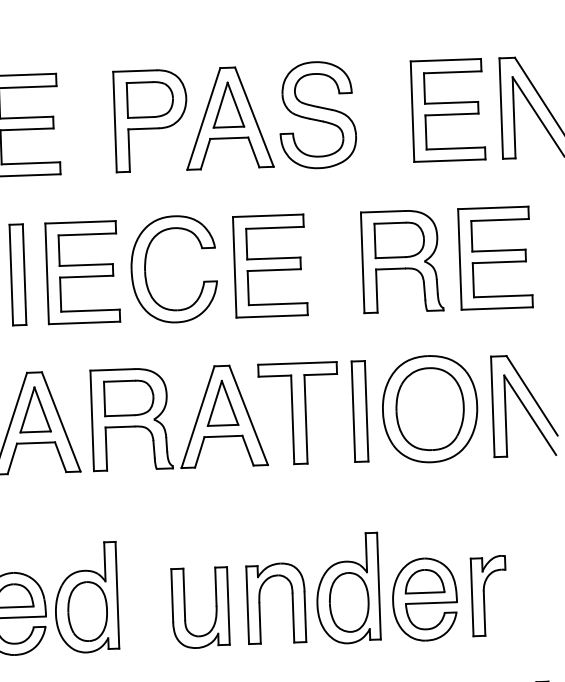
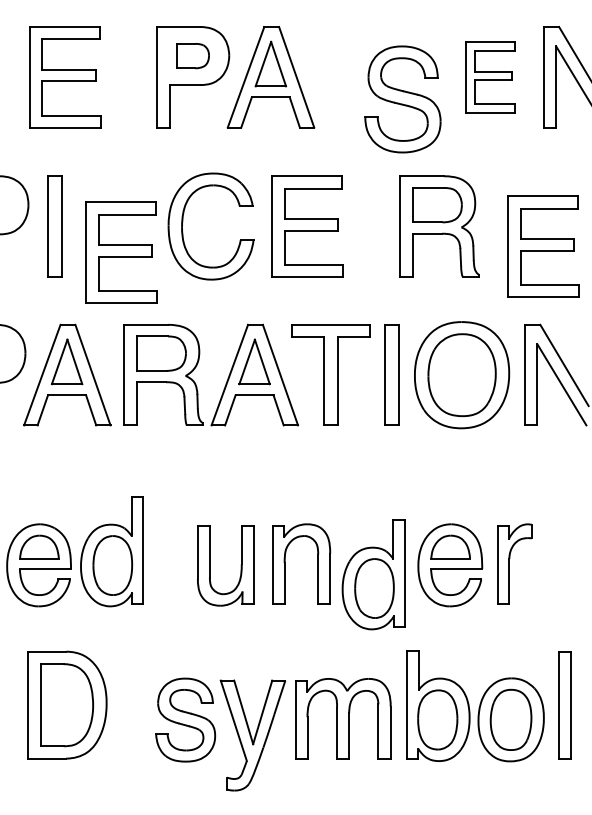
part: (149, 99) -> (192, 55), size x0.7
part: (448, 110) -> (490, 77), size x0.7
part: (317, 115) -> (402, 99), moved
part: (495, 258) -> (543, 246), moved
part: (82, 272) -> (121, 252), moved
part: (347, 588) -> (373, 574), moved

